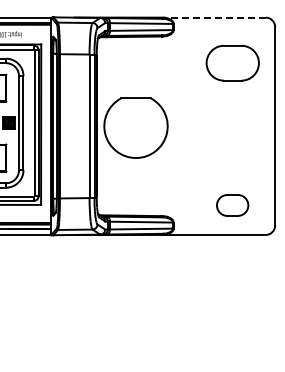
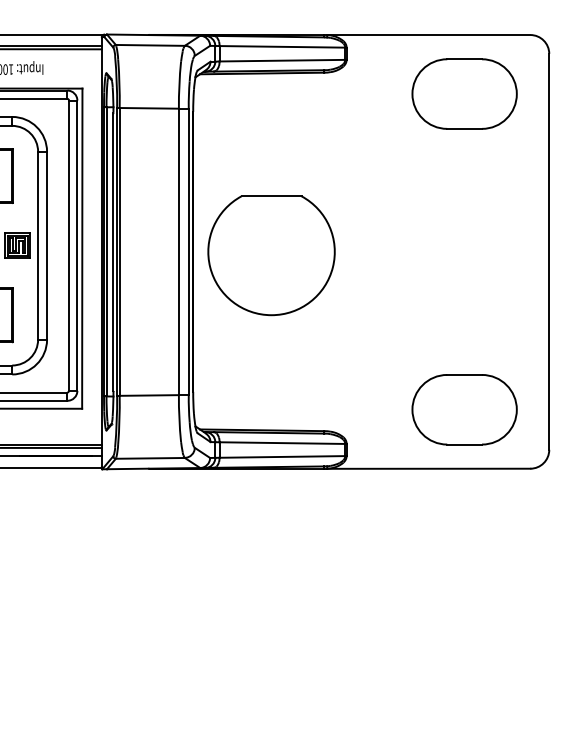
line: (214, 17) -> (428, 34), dashed -> solid
part: (232, 62) -> (464, 92), moved
part: (232, 205) -> (464, 409), size x1.67

